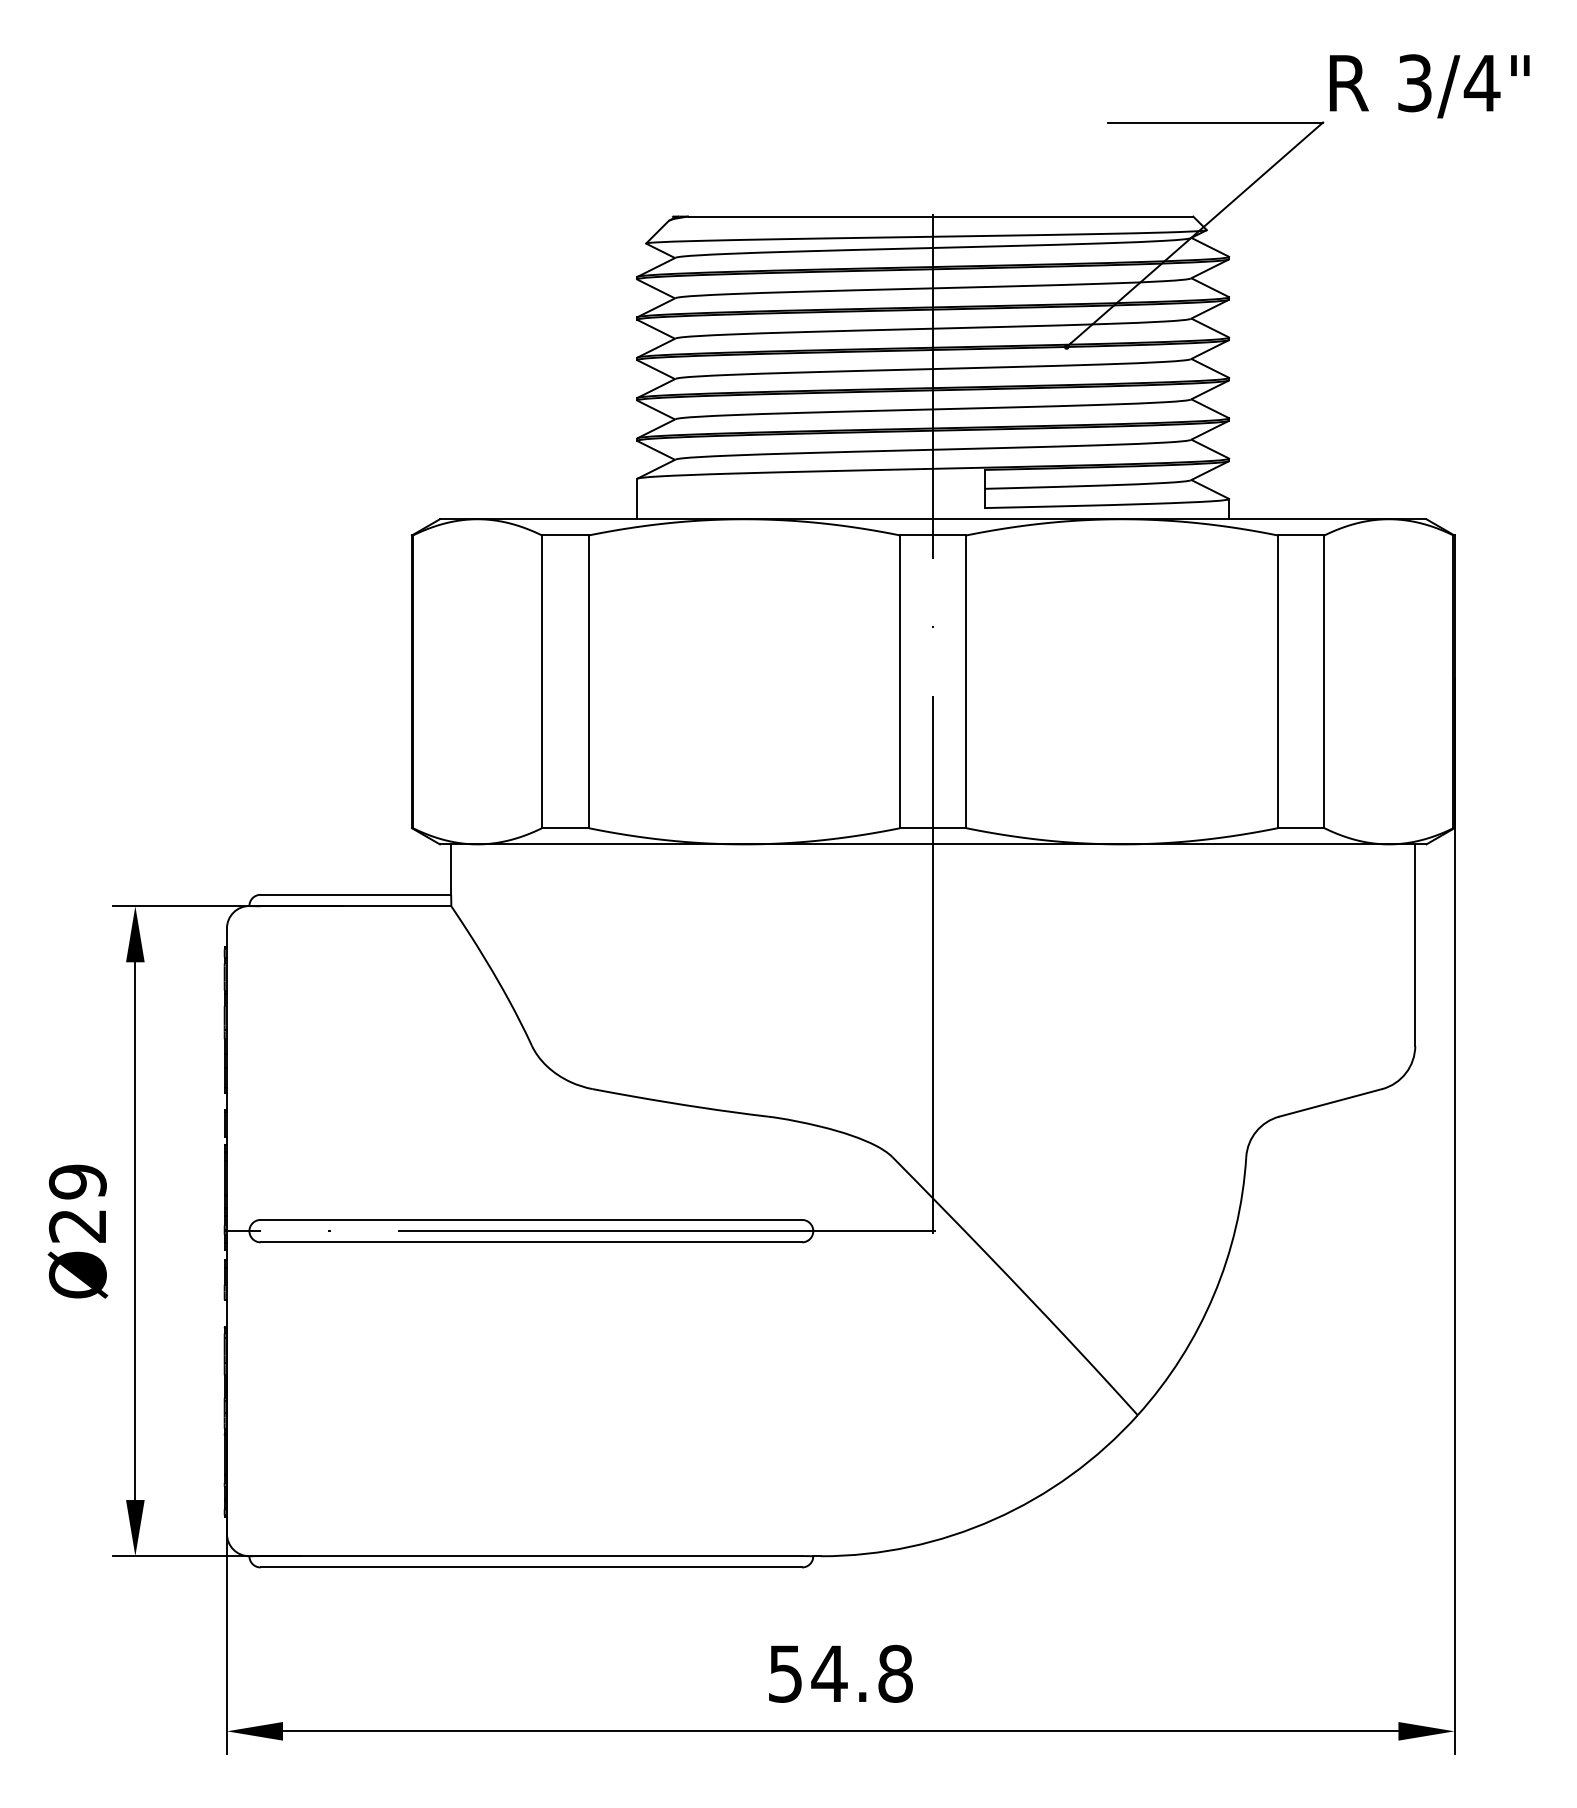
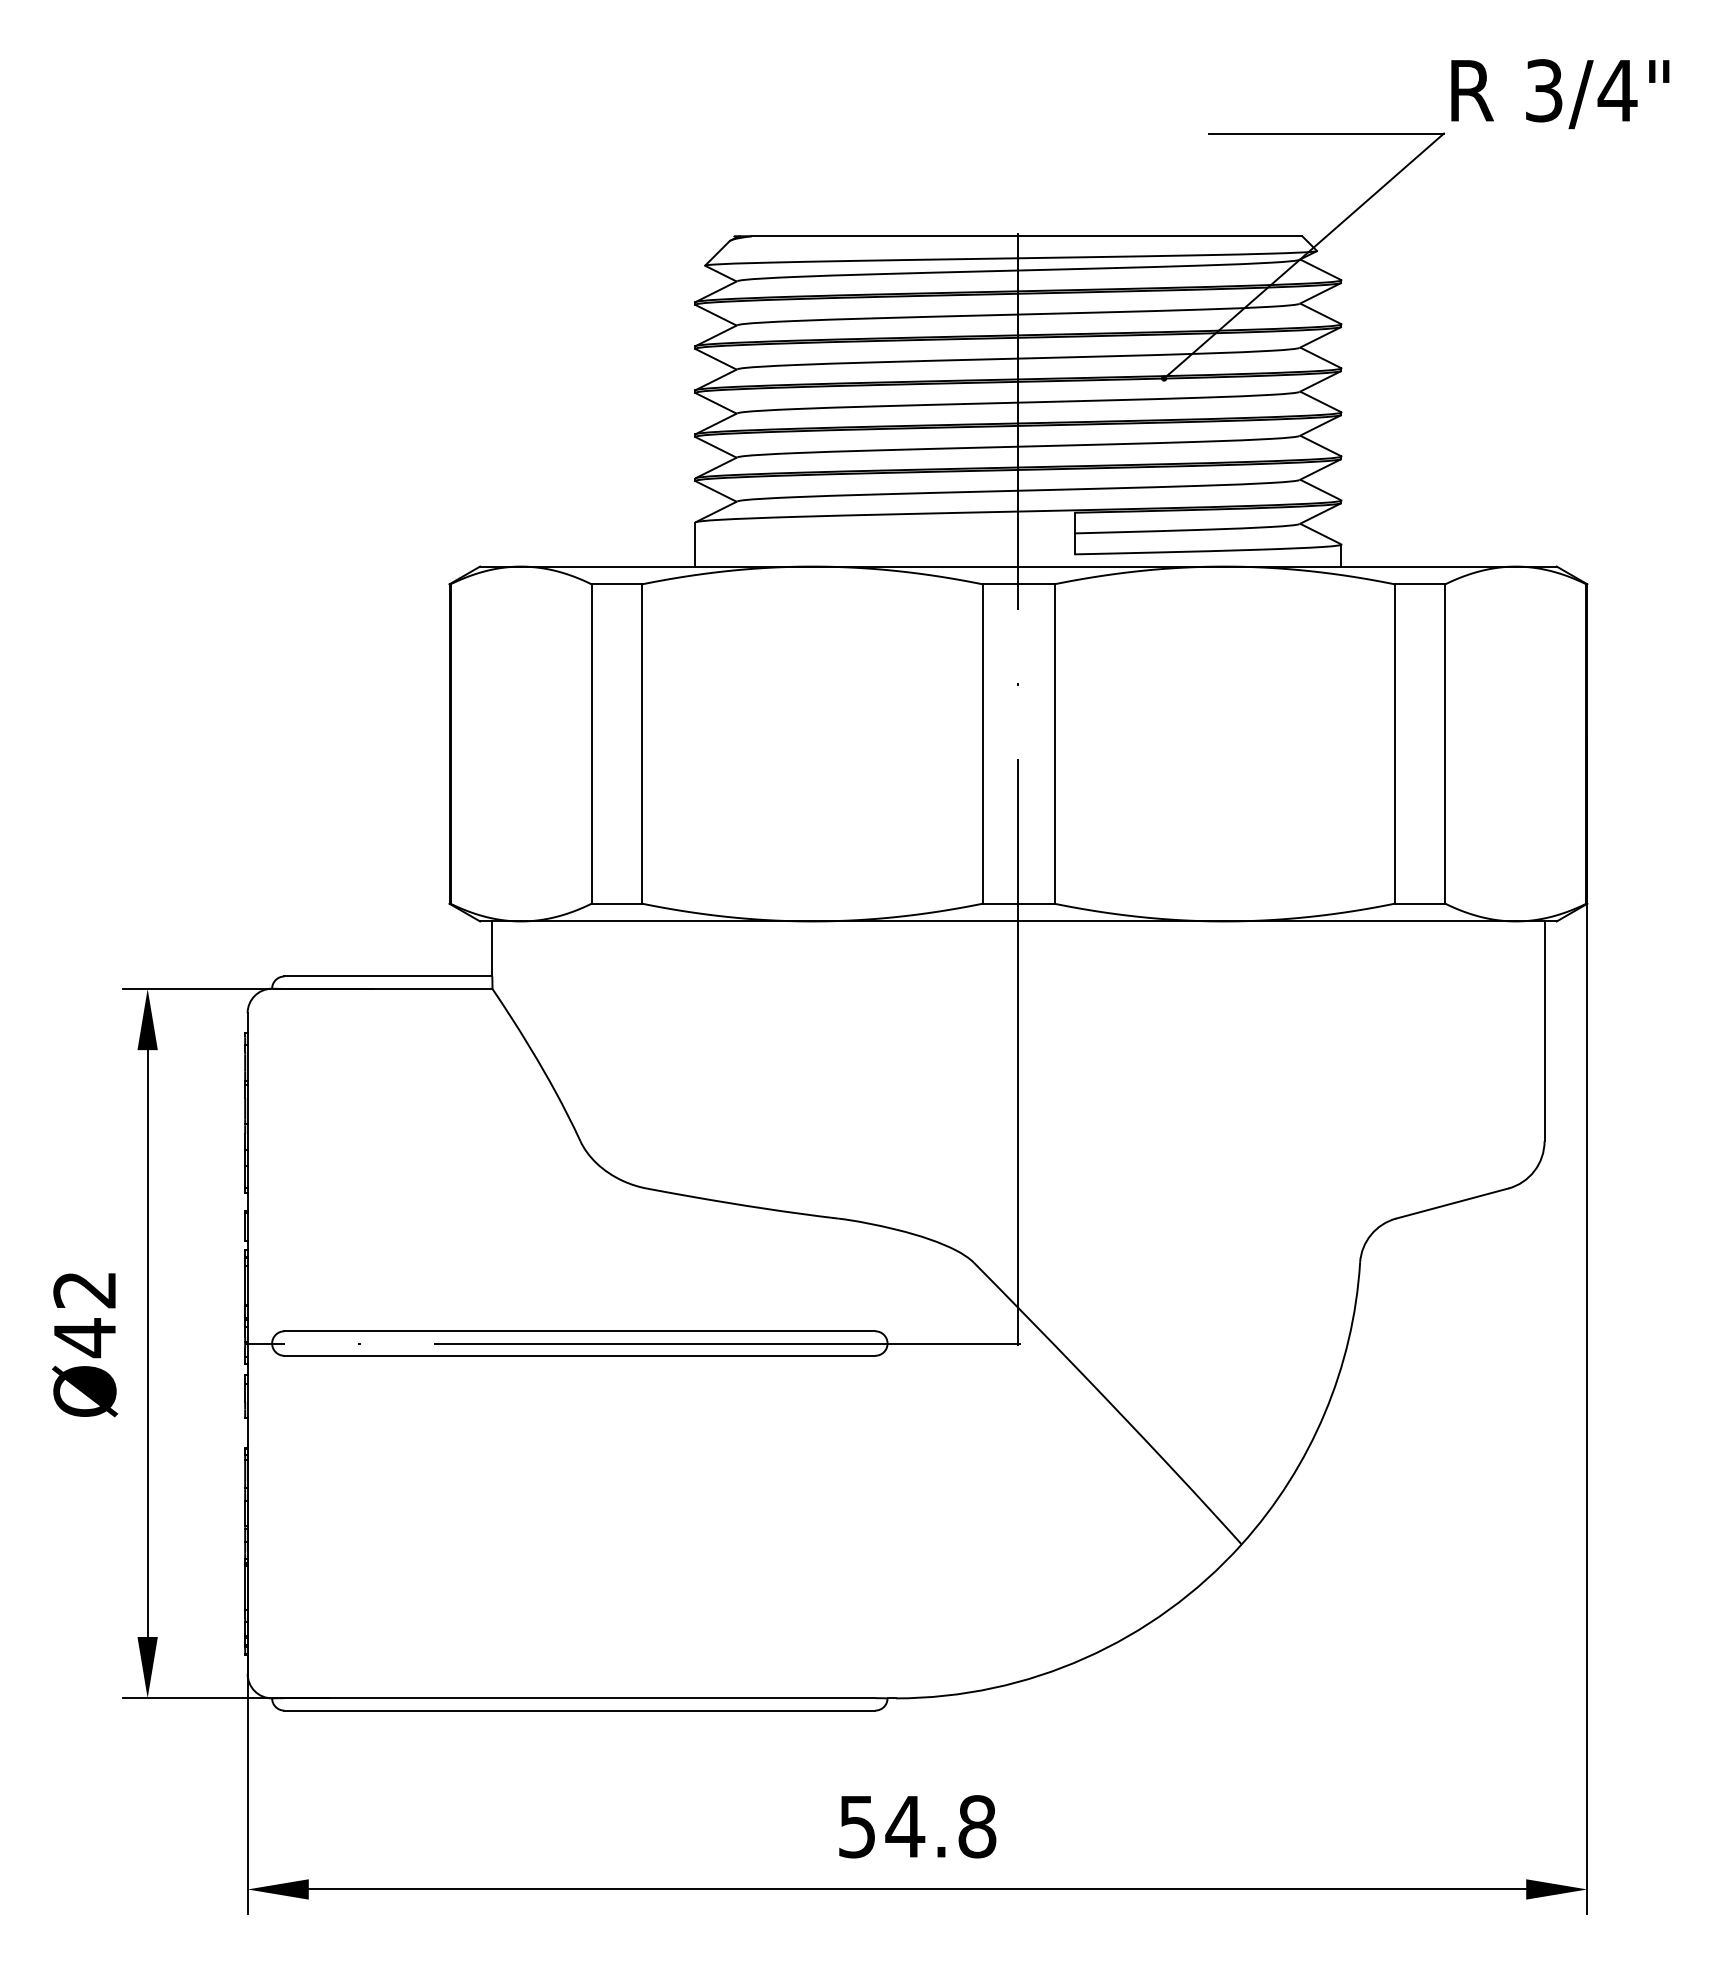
text: (77, 1204) -> (84, 1314), Ø29 -> Ø42

